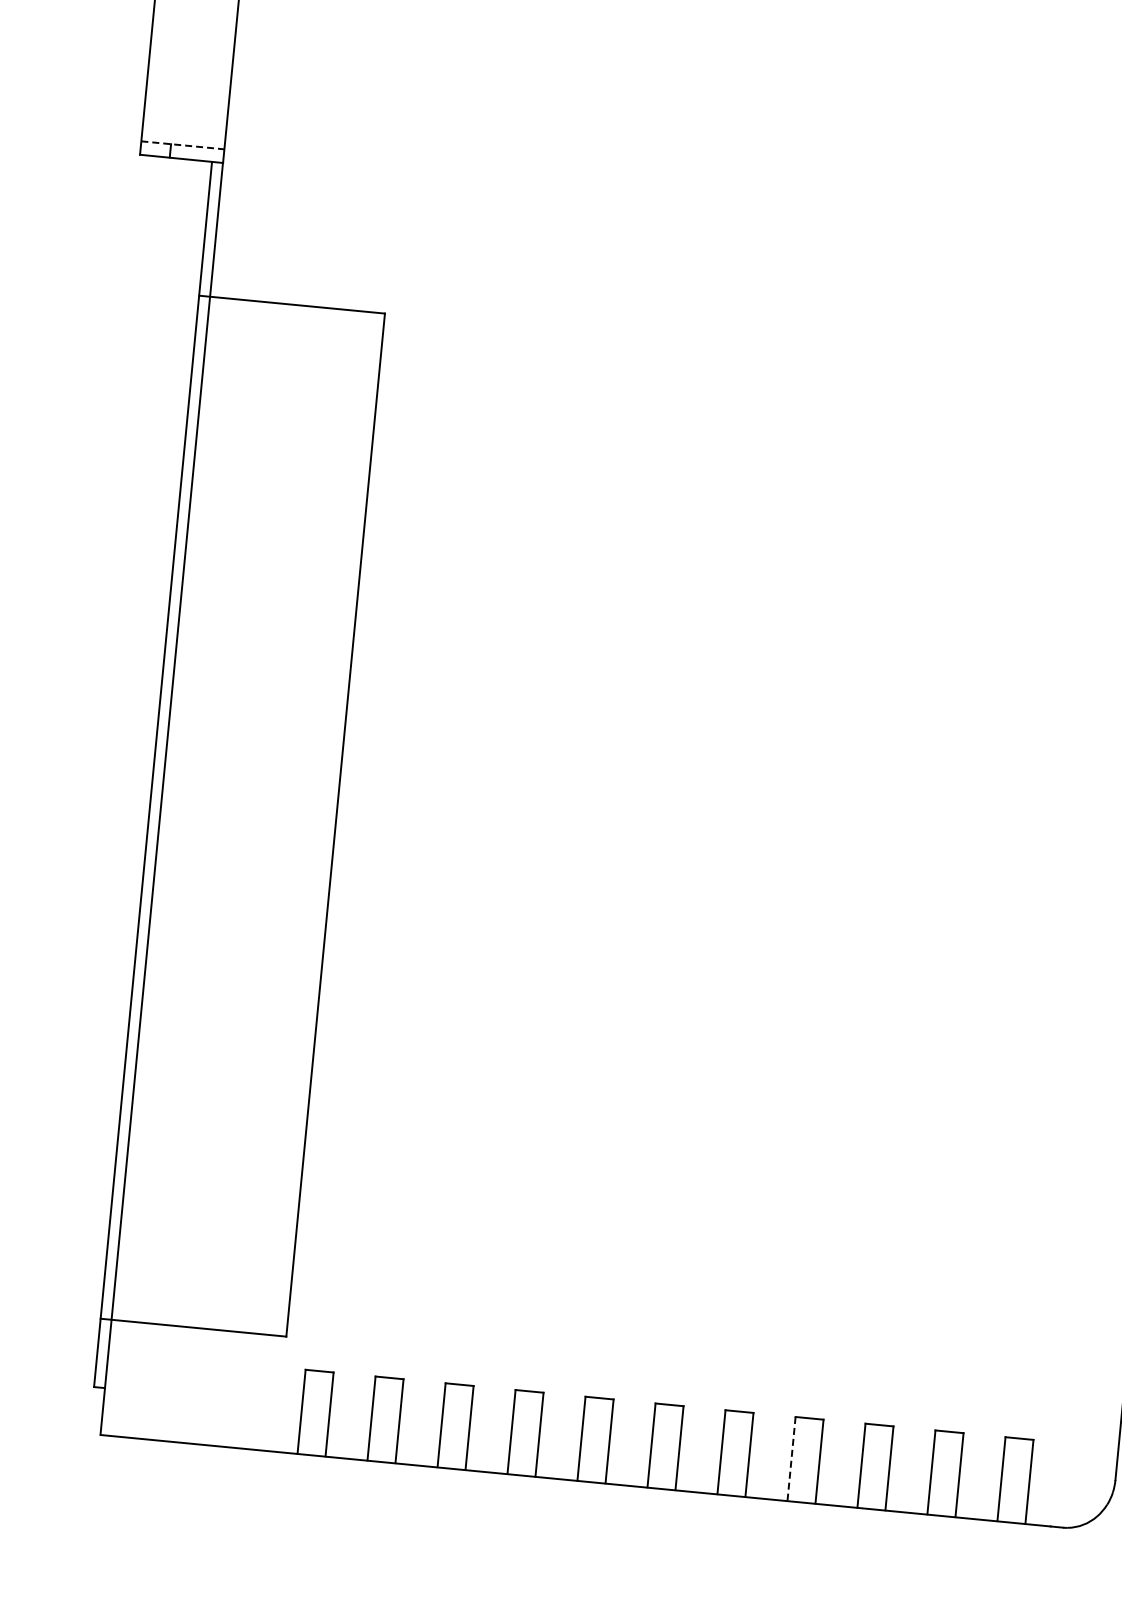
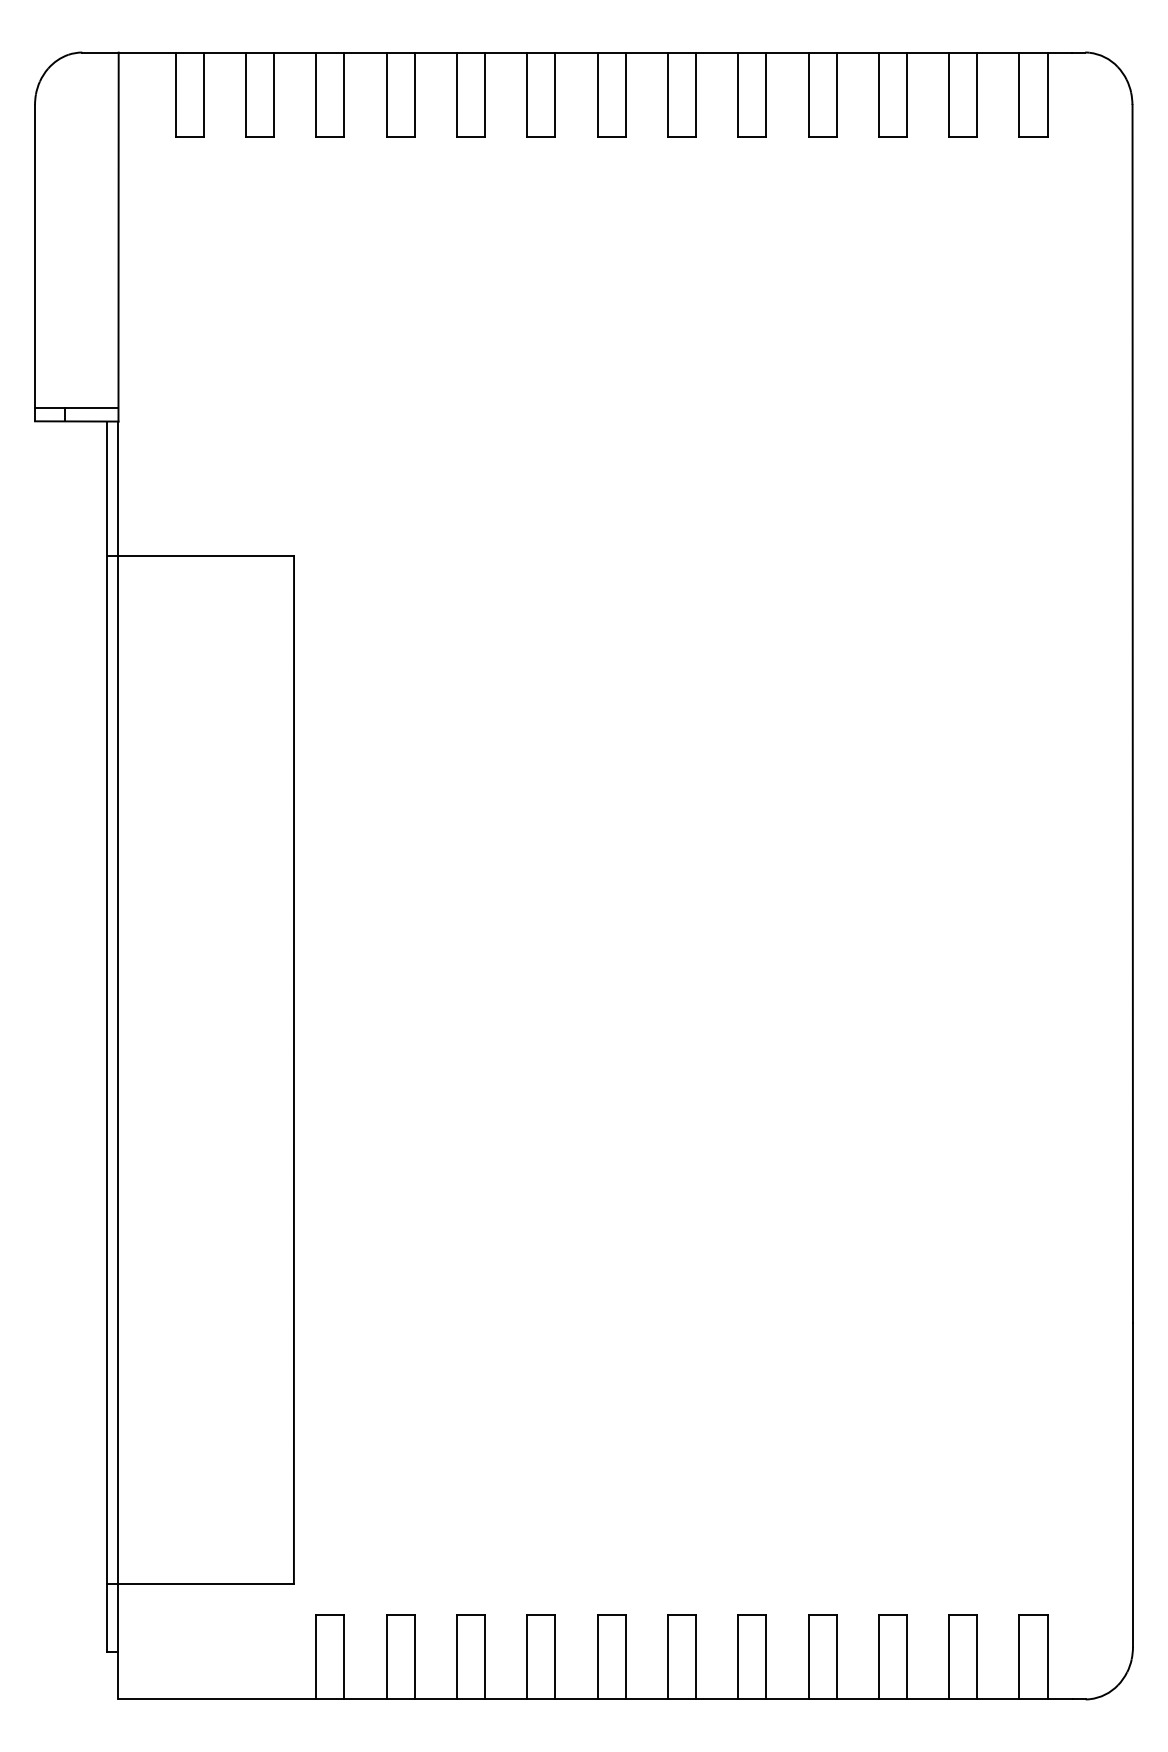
line: (182, 144) -> (76, 407), dashed -> solid
line: (791, 1459) -> (808, 1657), dashed -> solid

